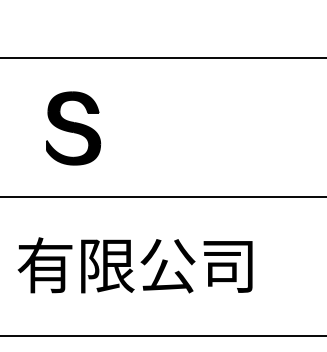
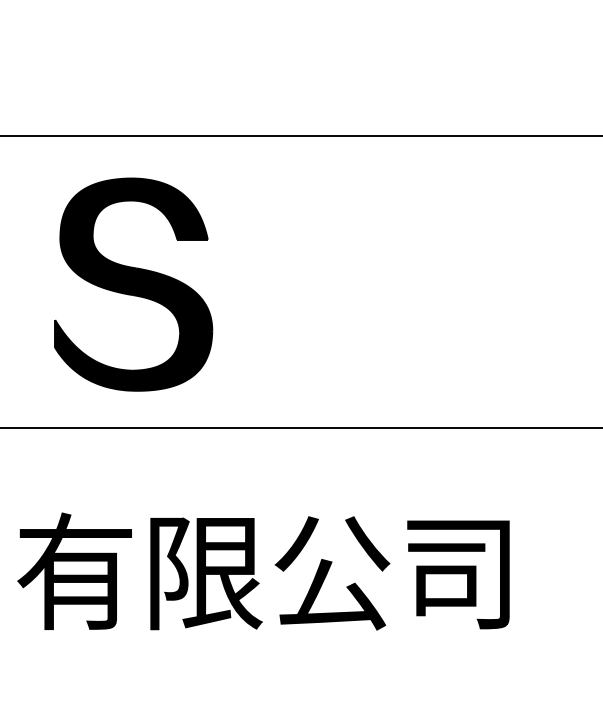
part: (73, 128) -> (134, 284), size x1.4

